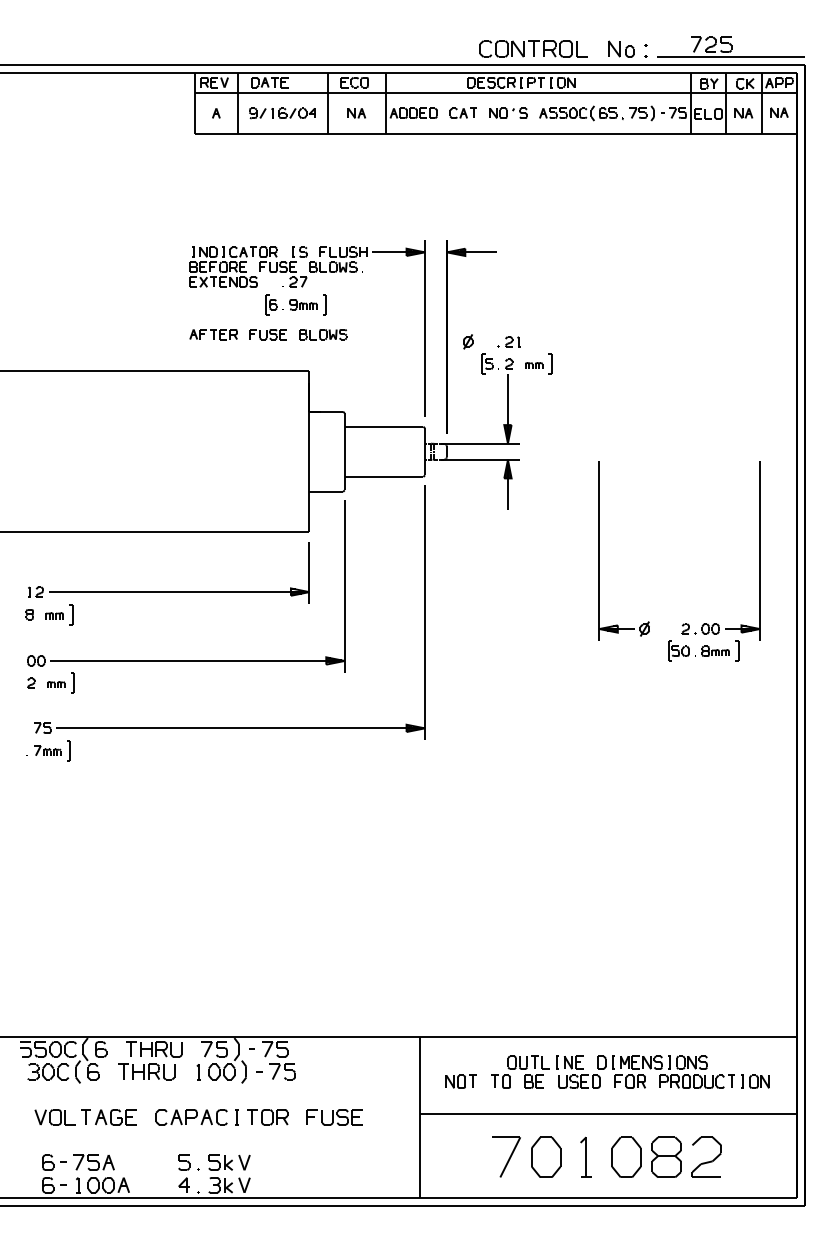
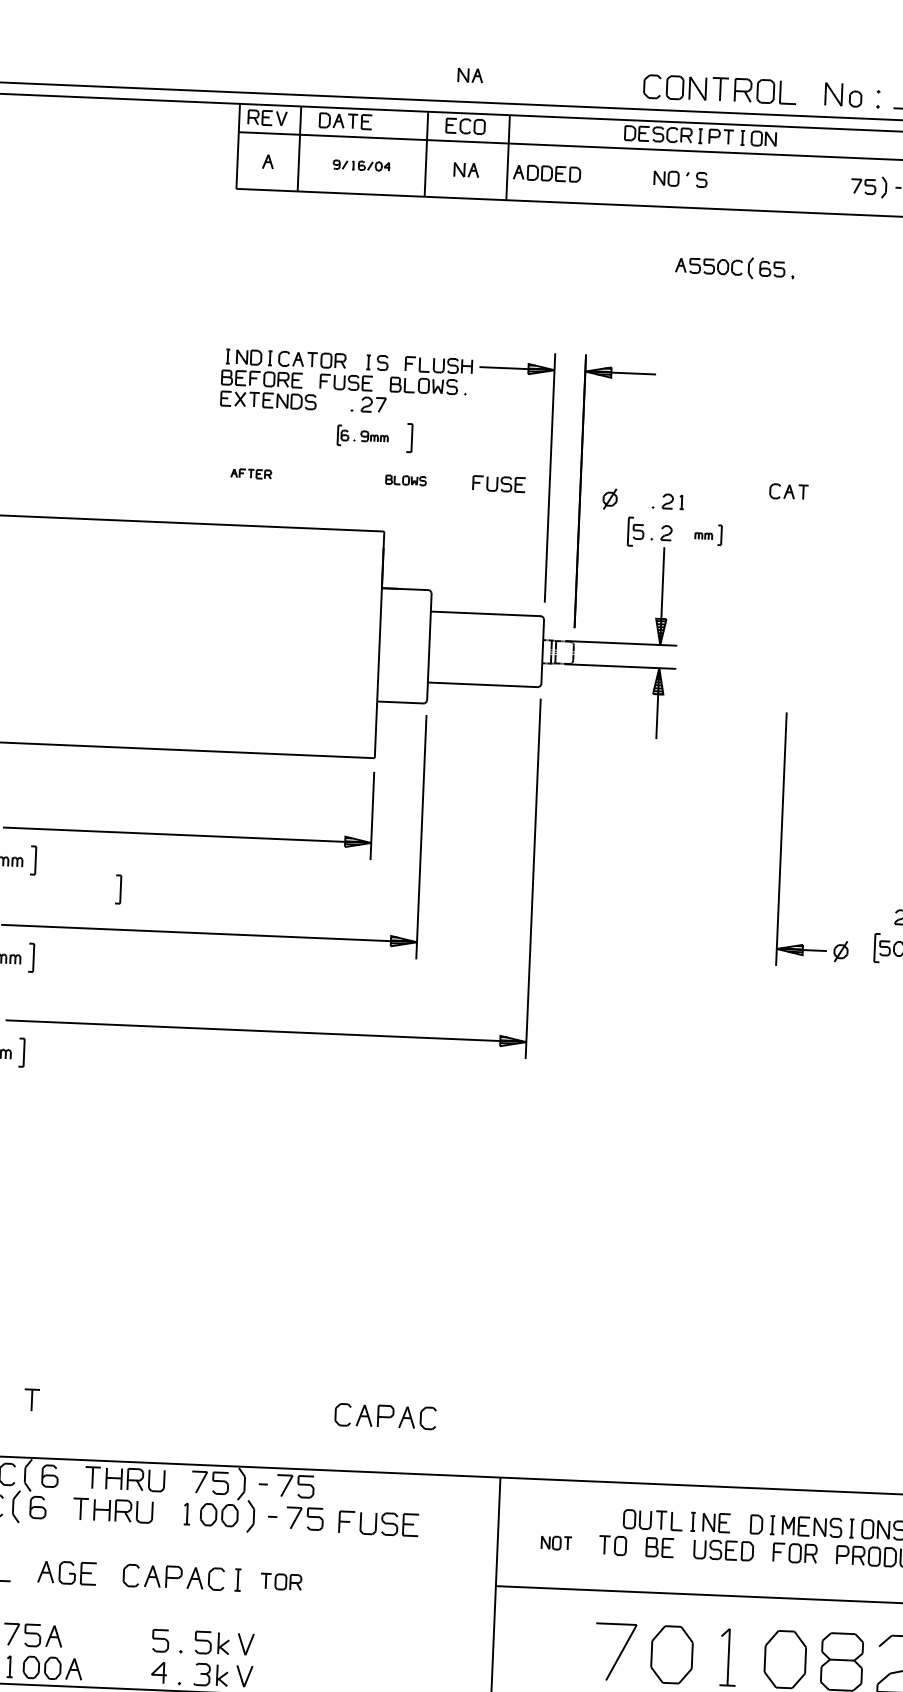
part: (356, 46) -> (469, 75), added
part: (462, 112) -> (787, 490), moved
part: (282, 113) -> (361, 165), size x0.6
part: (581, 113) -> (734, 267), moved
part: (291, 304) -> (362, 435), size x0.7
part: (213, 334) -> (251, 473), size x0.6
part: (267, 334) -> (498, 484), moved
part: (323, 334) -> (406, 480), size x0.6
part: (538, 363) -> (708, 533), size x0.7
part: (599, 550) -> (781, 838), moved
part: (132, 632) -> (119, 889), added
part: (336, 997) -> (385, 1416), added
part: (460, 1081) -> (555, 1542), size x0.7
part: (85, 1116) -> (31, 1399), moved
part: (267, 1117) -> (280, 1582), size x0.7
part: (334, 1117) -> (378, 1523), moved

